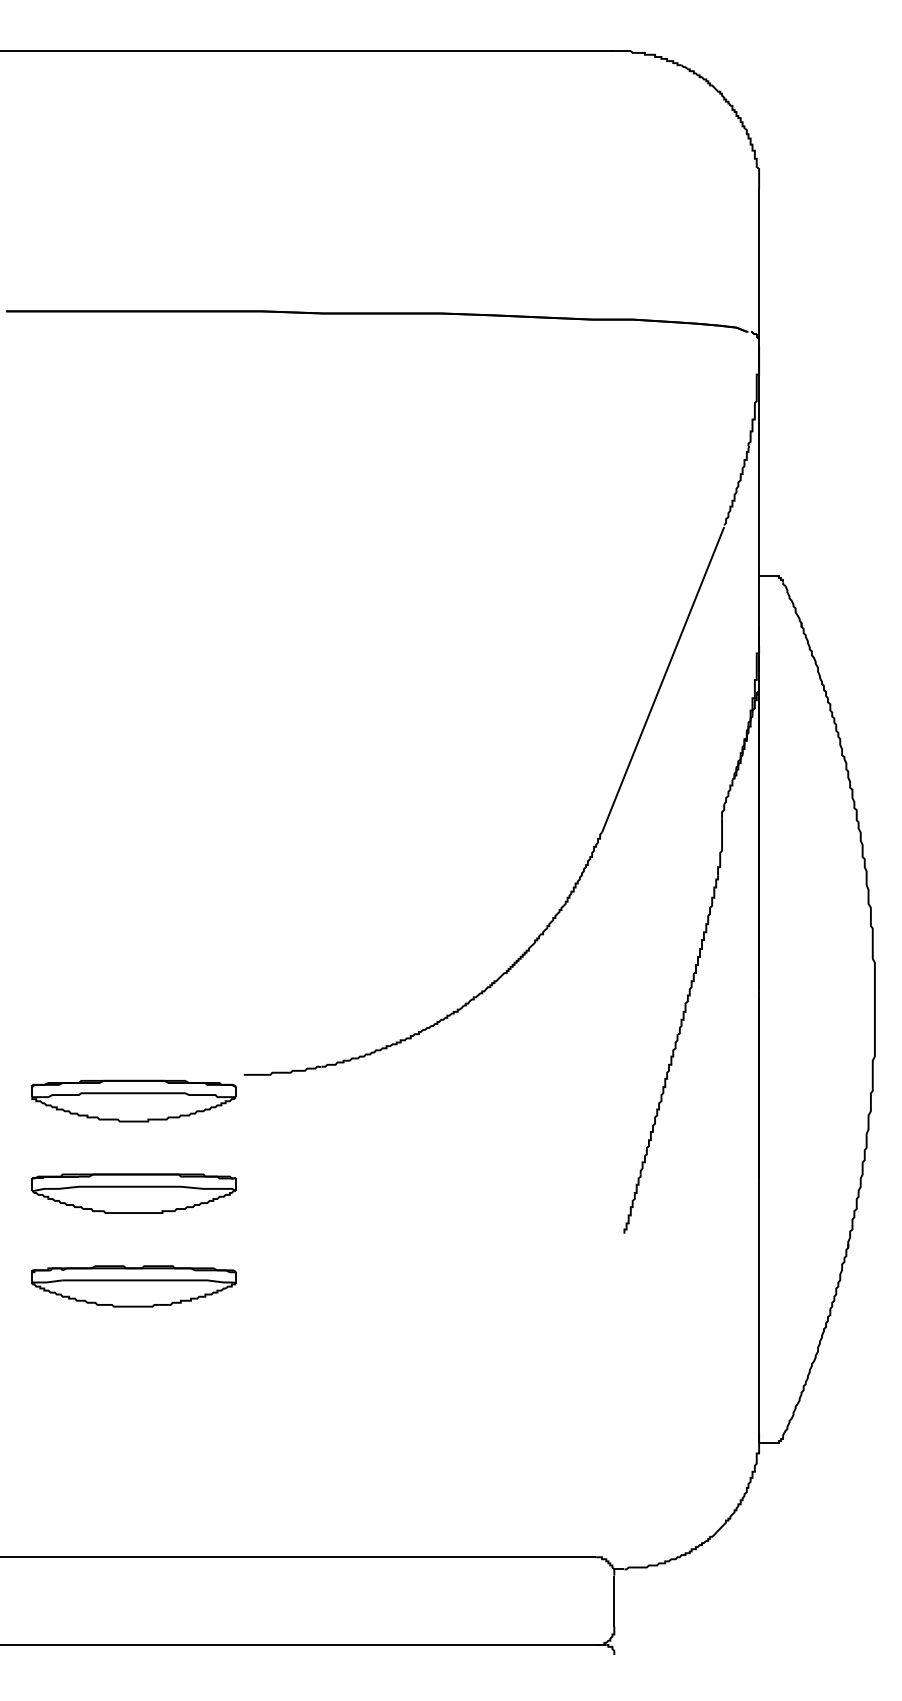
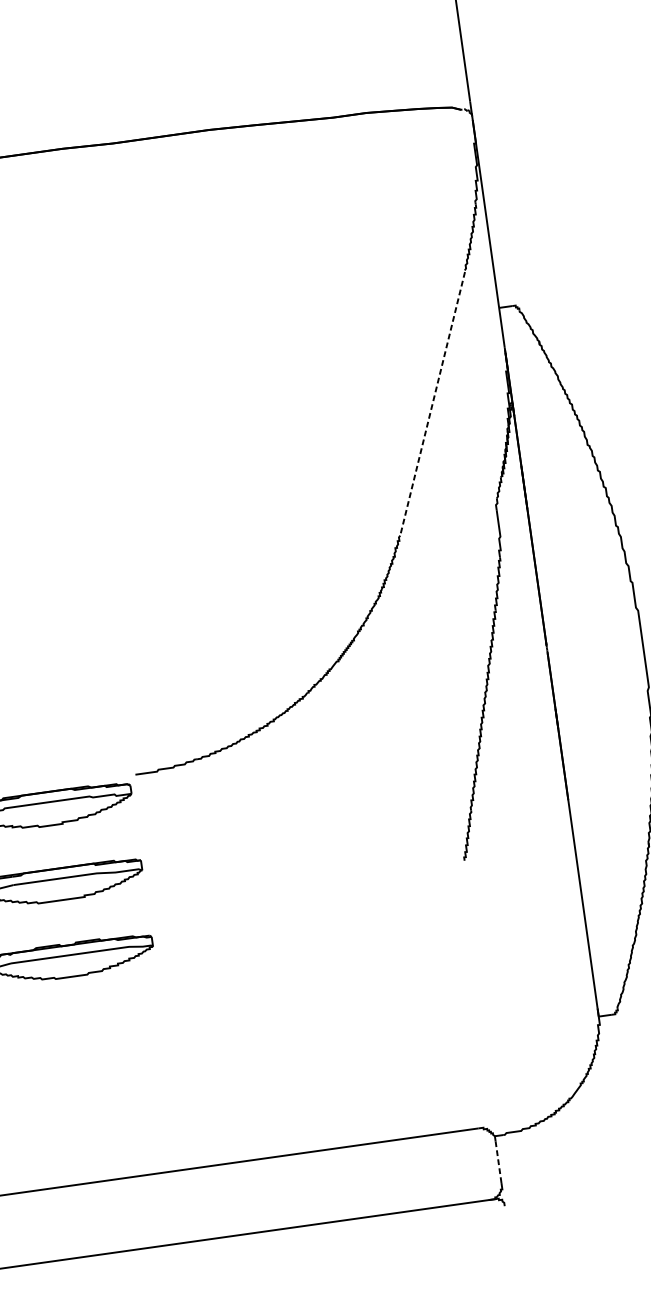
line: (662, 680) -> (432, 404), solid -> dashed
line: (614, 1601) -> (498, 1162), solid -> dashed

